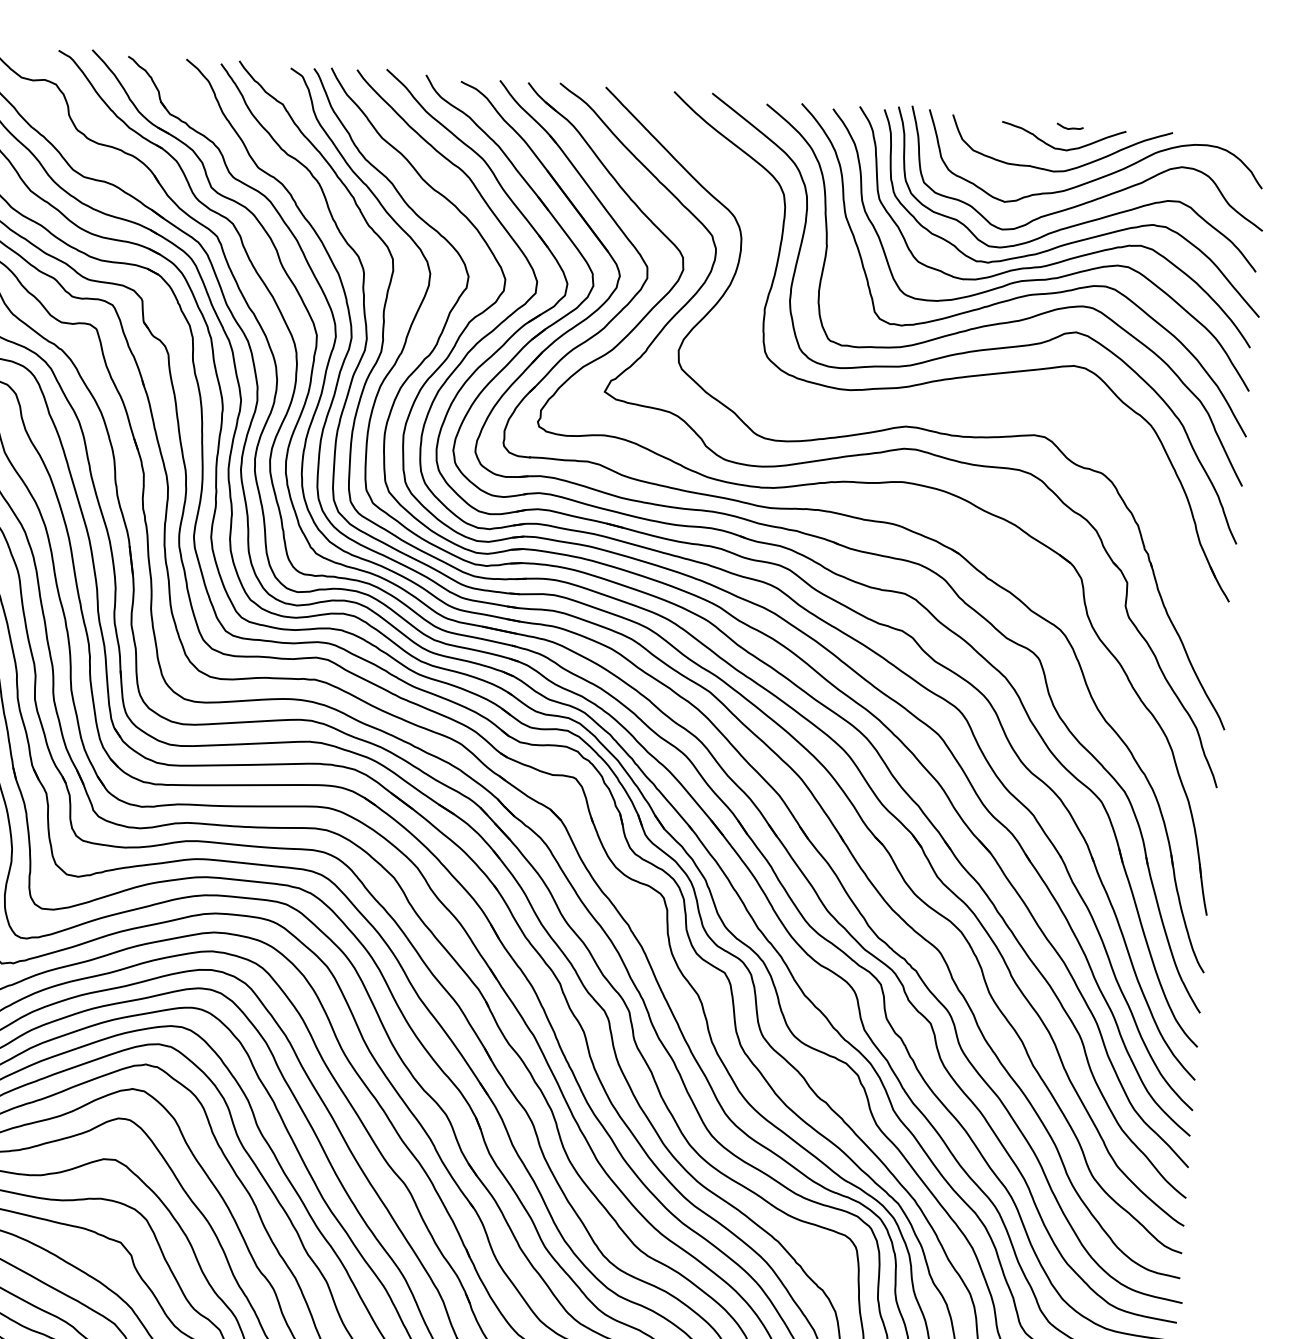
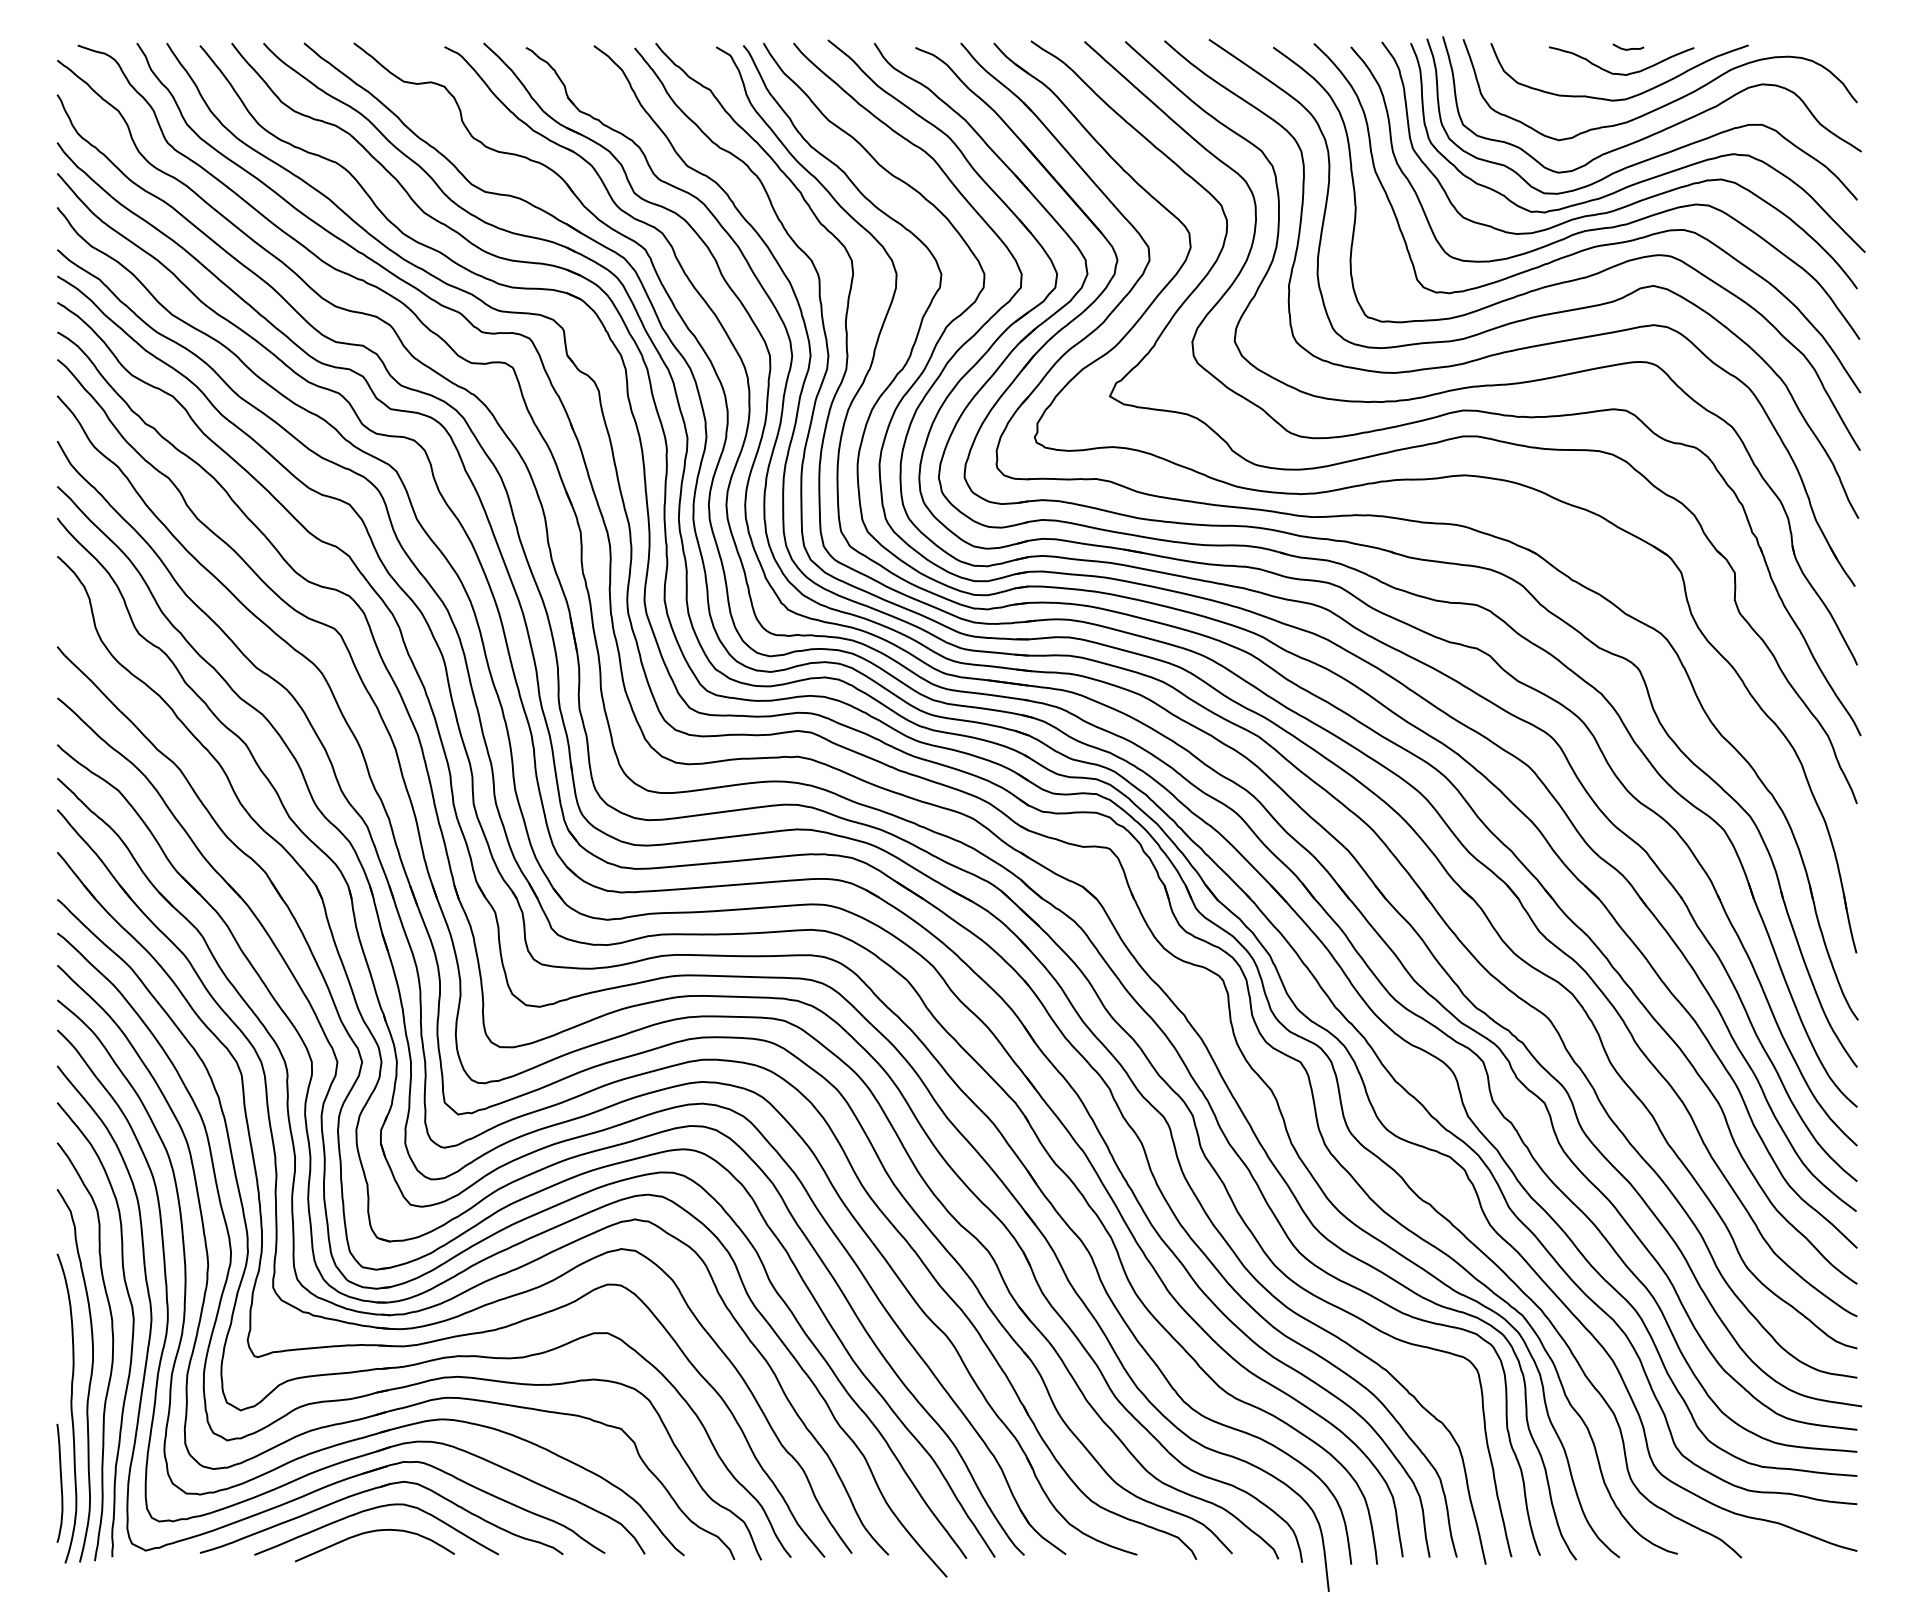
part: (931, 406) -> (1491, 384), added

